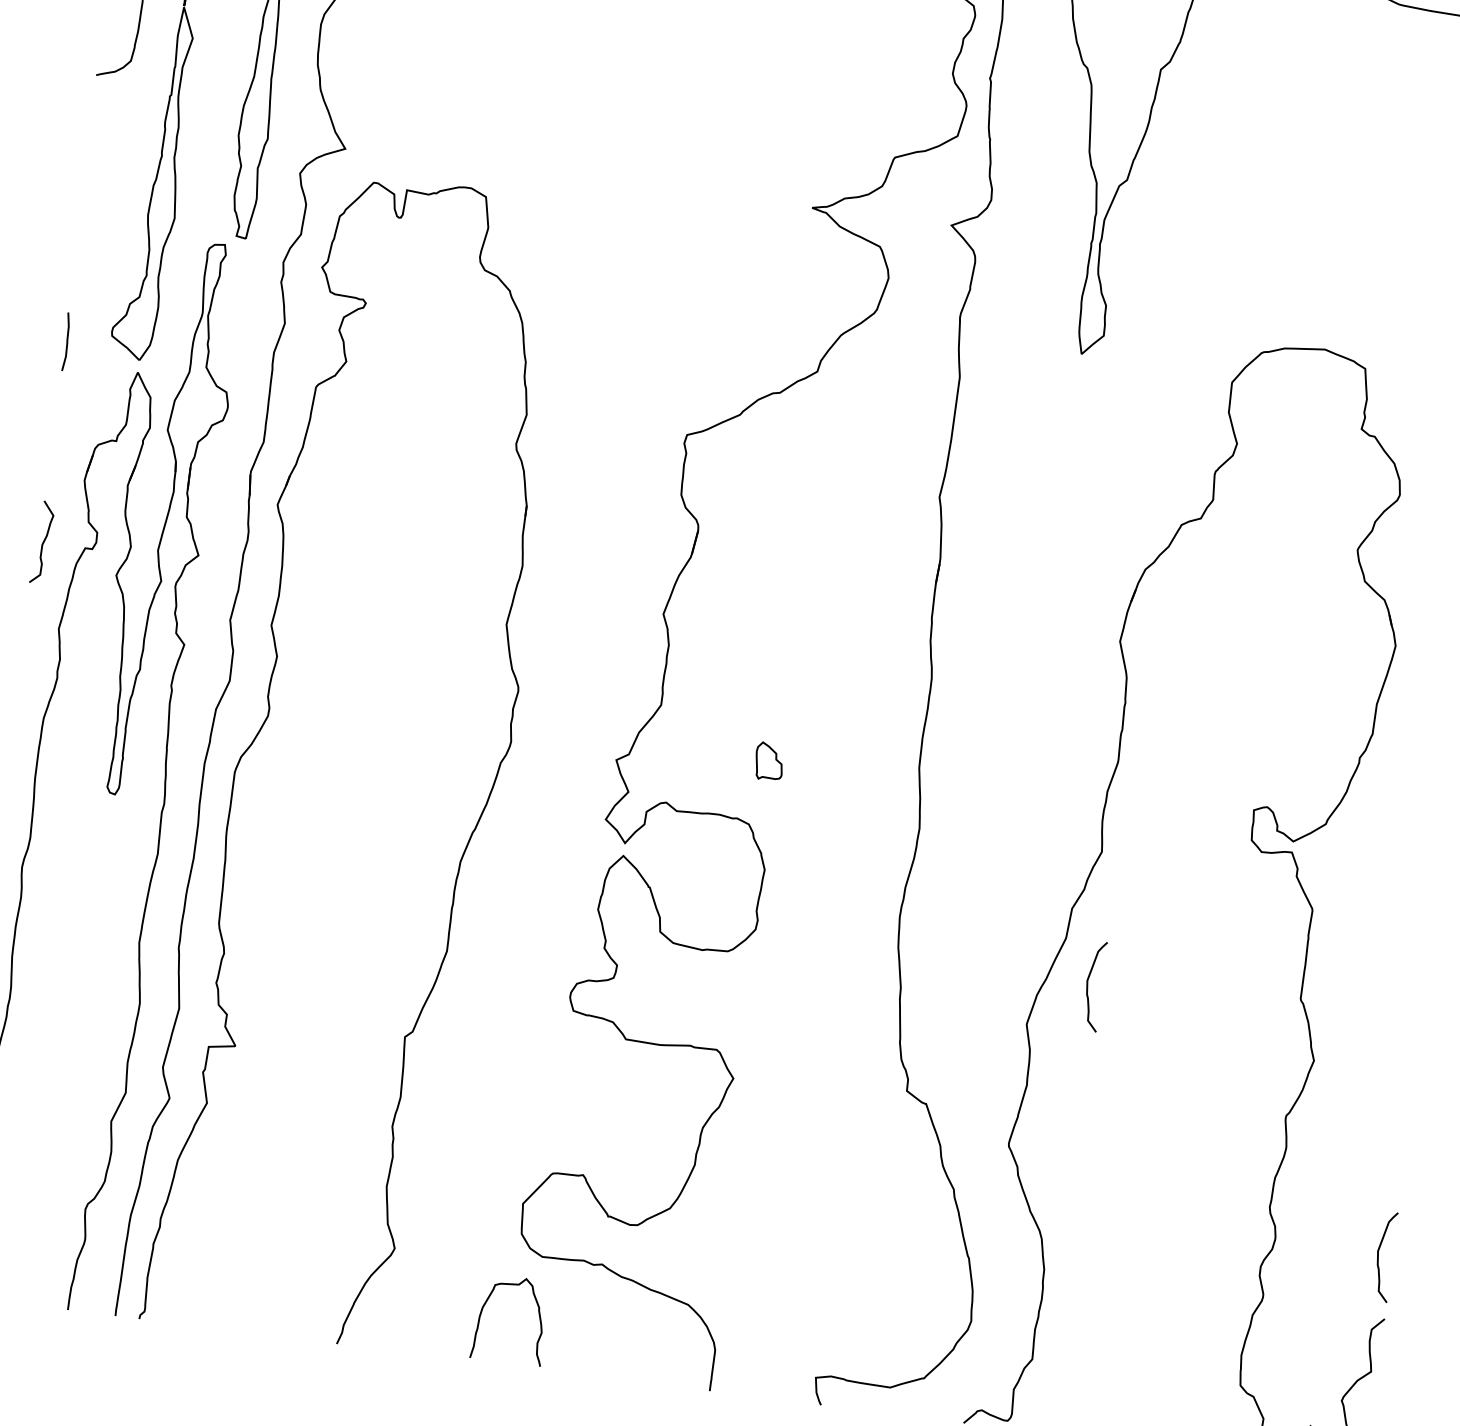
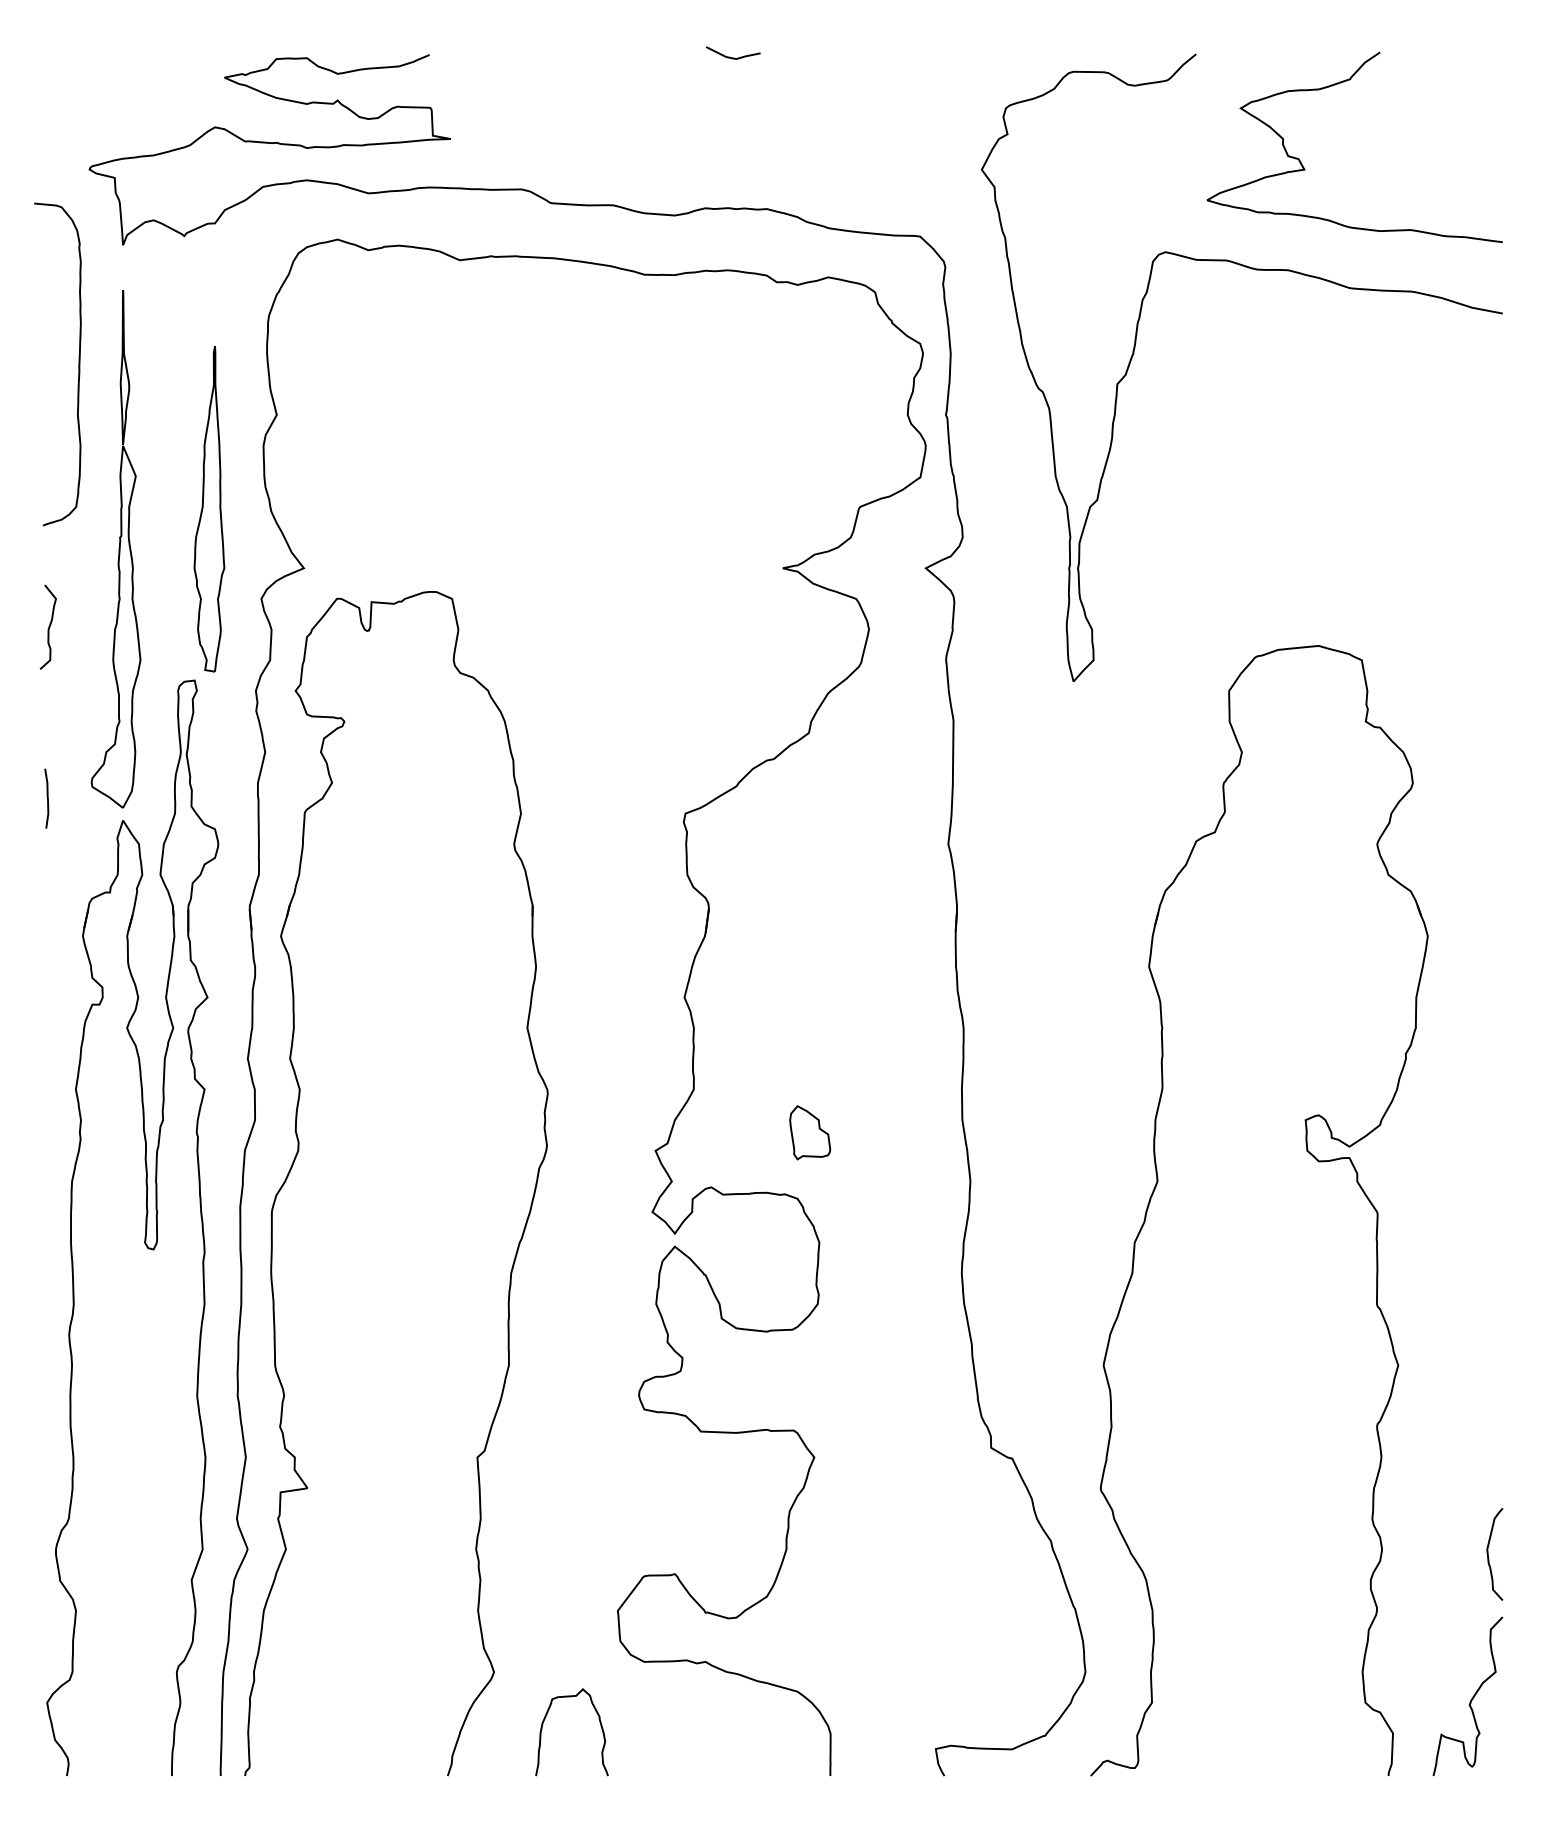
curve: (42, 541) -> (48, 626), moved
part: (769, 761) -> (810, 1132), size x1.43
curve: (1087, 985) -> (1160, 1318), removed
curve: (486, 1303) -> (545, 1719), moved

